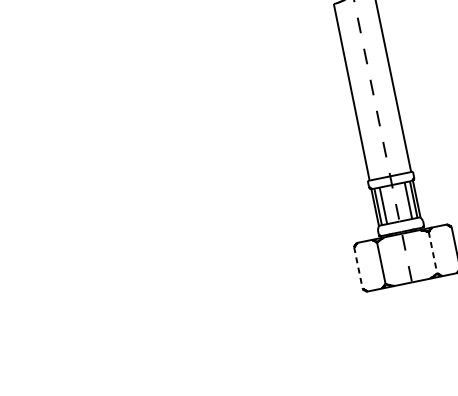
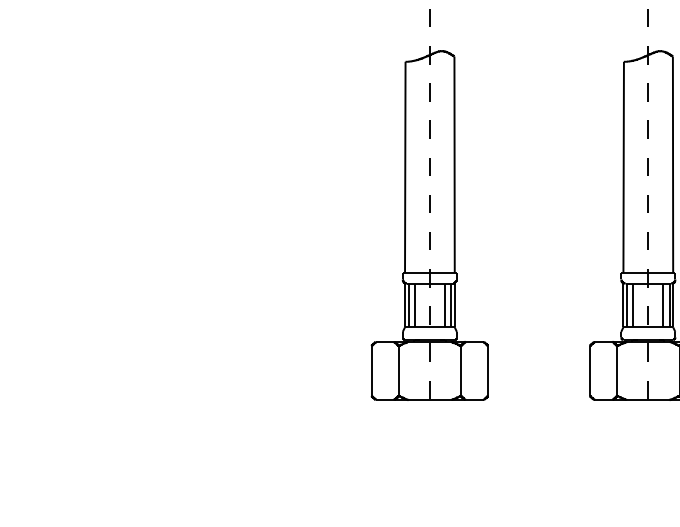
line: (432, 253) -> (460, 371), dashed -> solid
line: (358, 268) -> (371, 371), dashed -> solid

